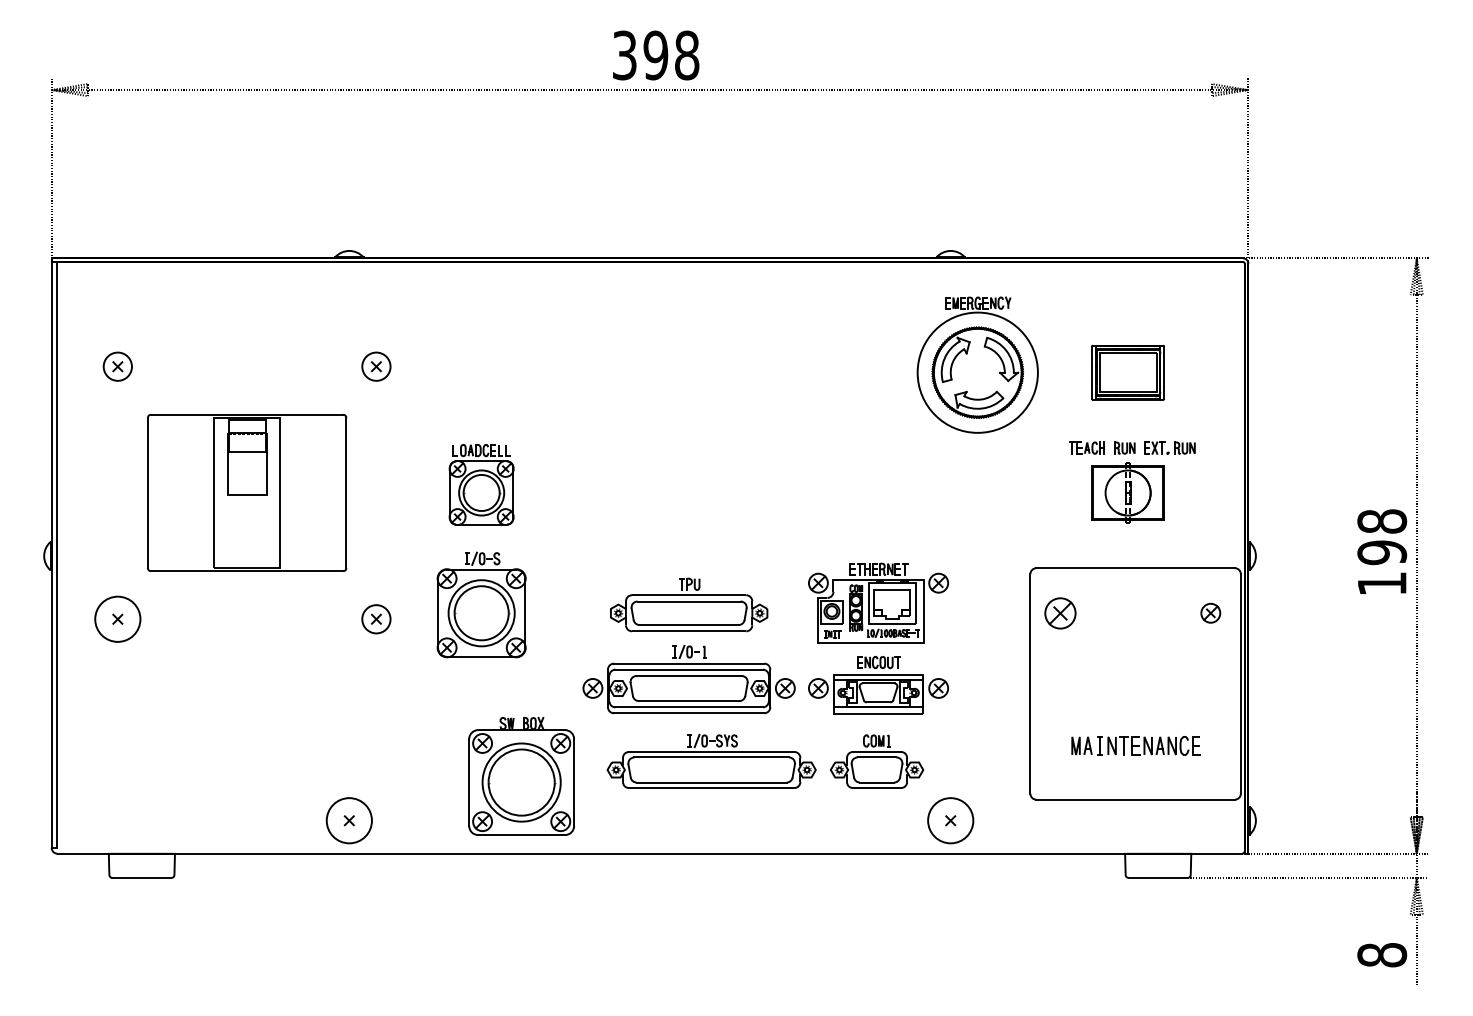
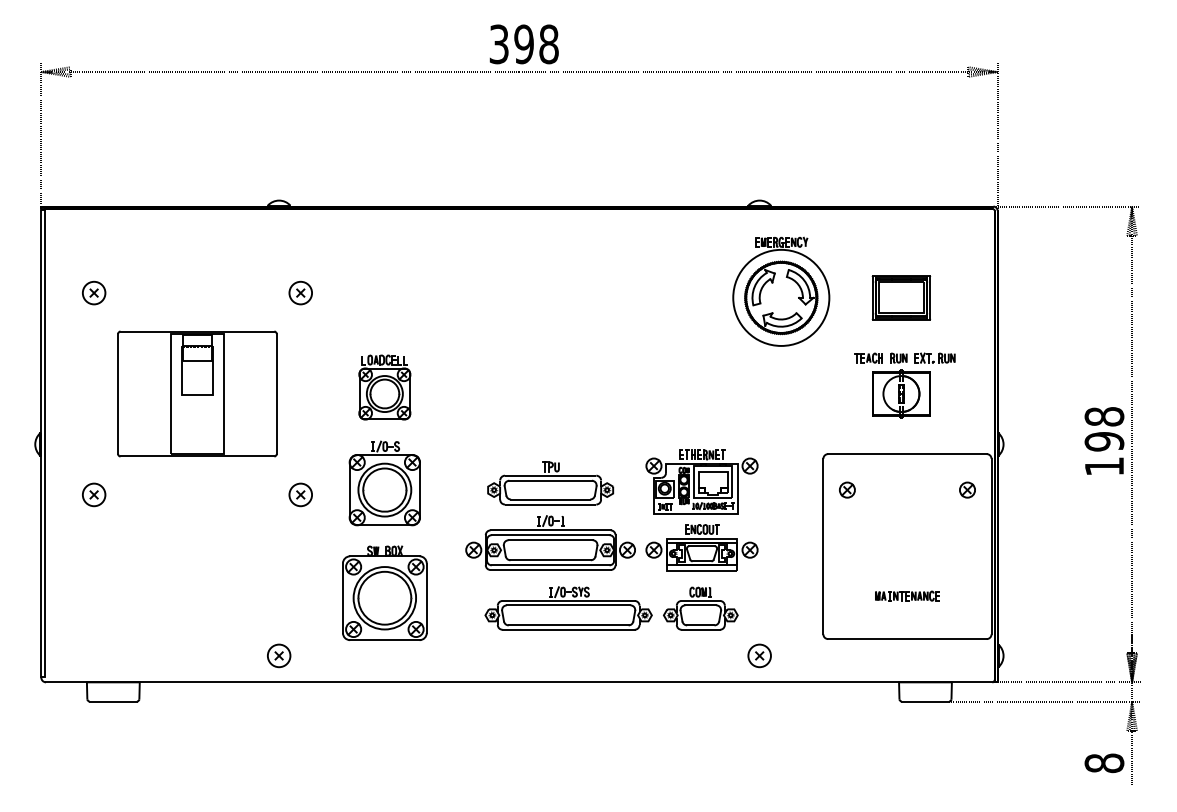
part: (1060, 612) -> (847, 489), size x0.62
circle: (117, 619) -> (93, 495), size x0.62
part: (1135, 745) -> (907, 595), size x0.62
part: (521, 776) -> (384, 593), moved
circle: (349, 820) -> (279, 655), size x0.62
circle: (950, 820) -> (759, 655), size x0.62

